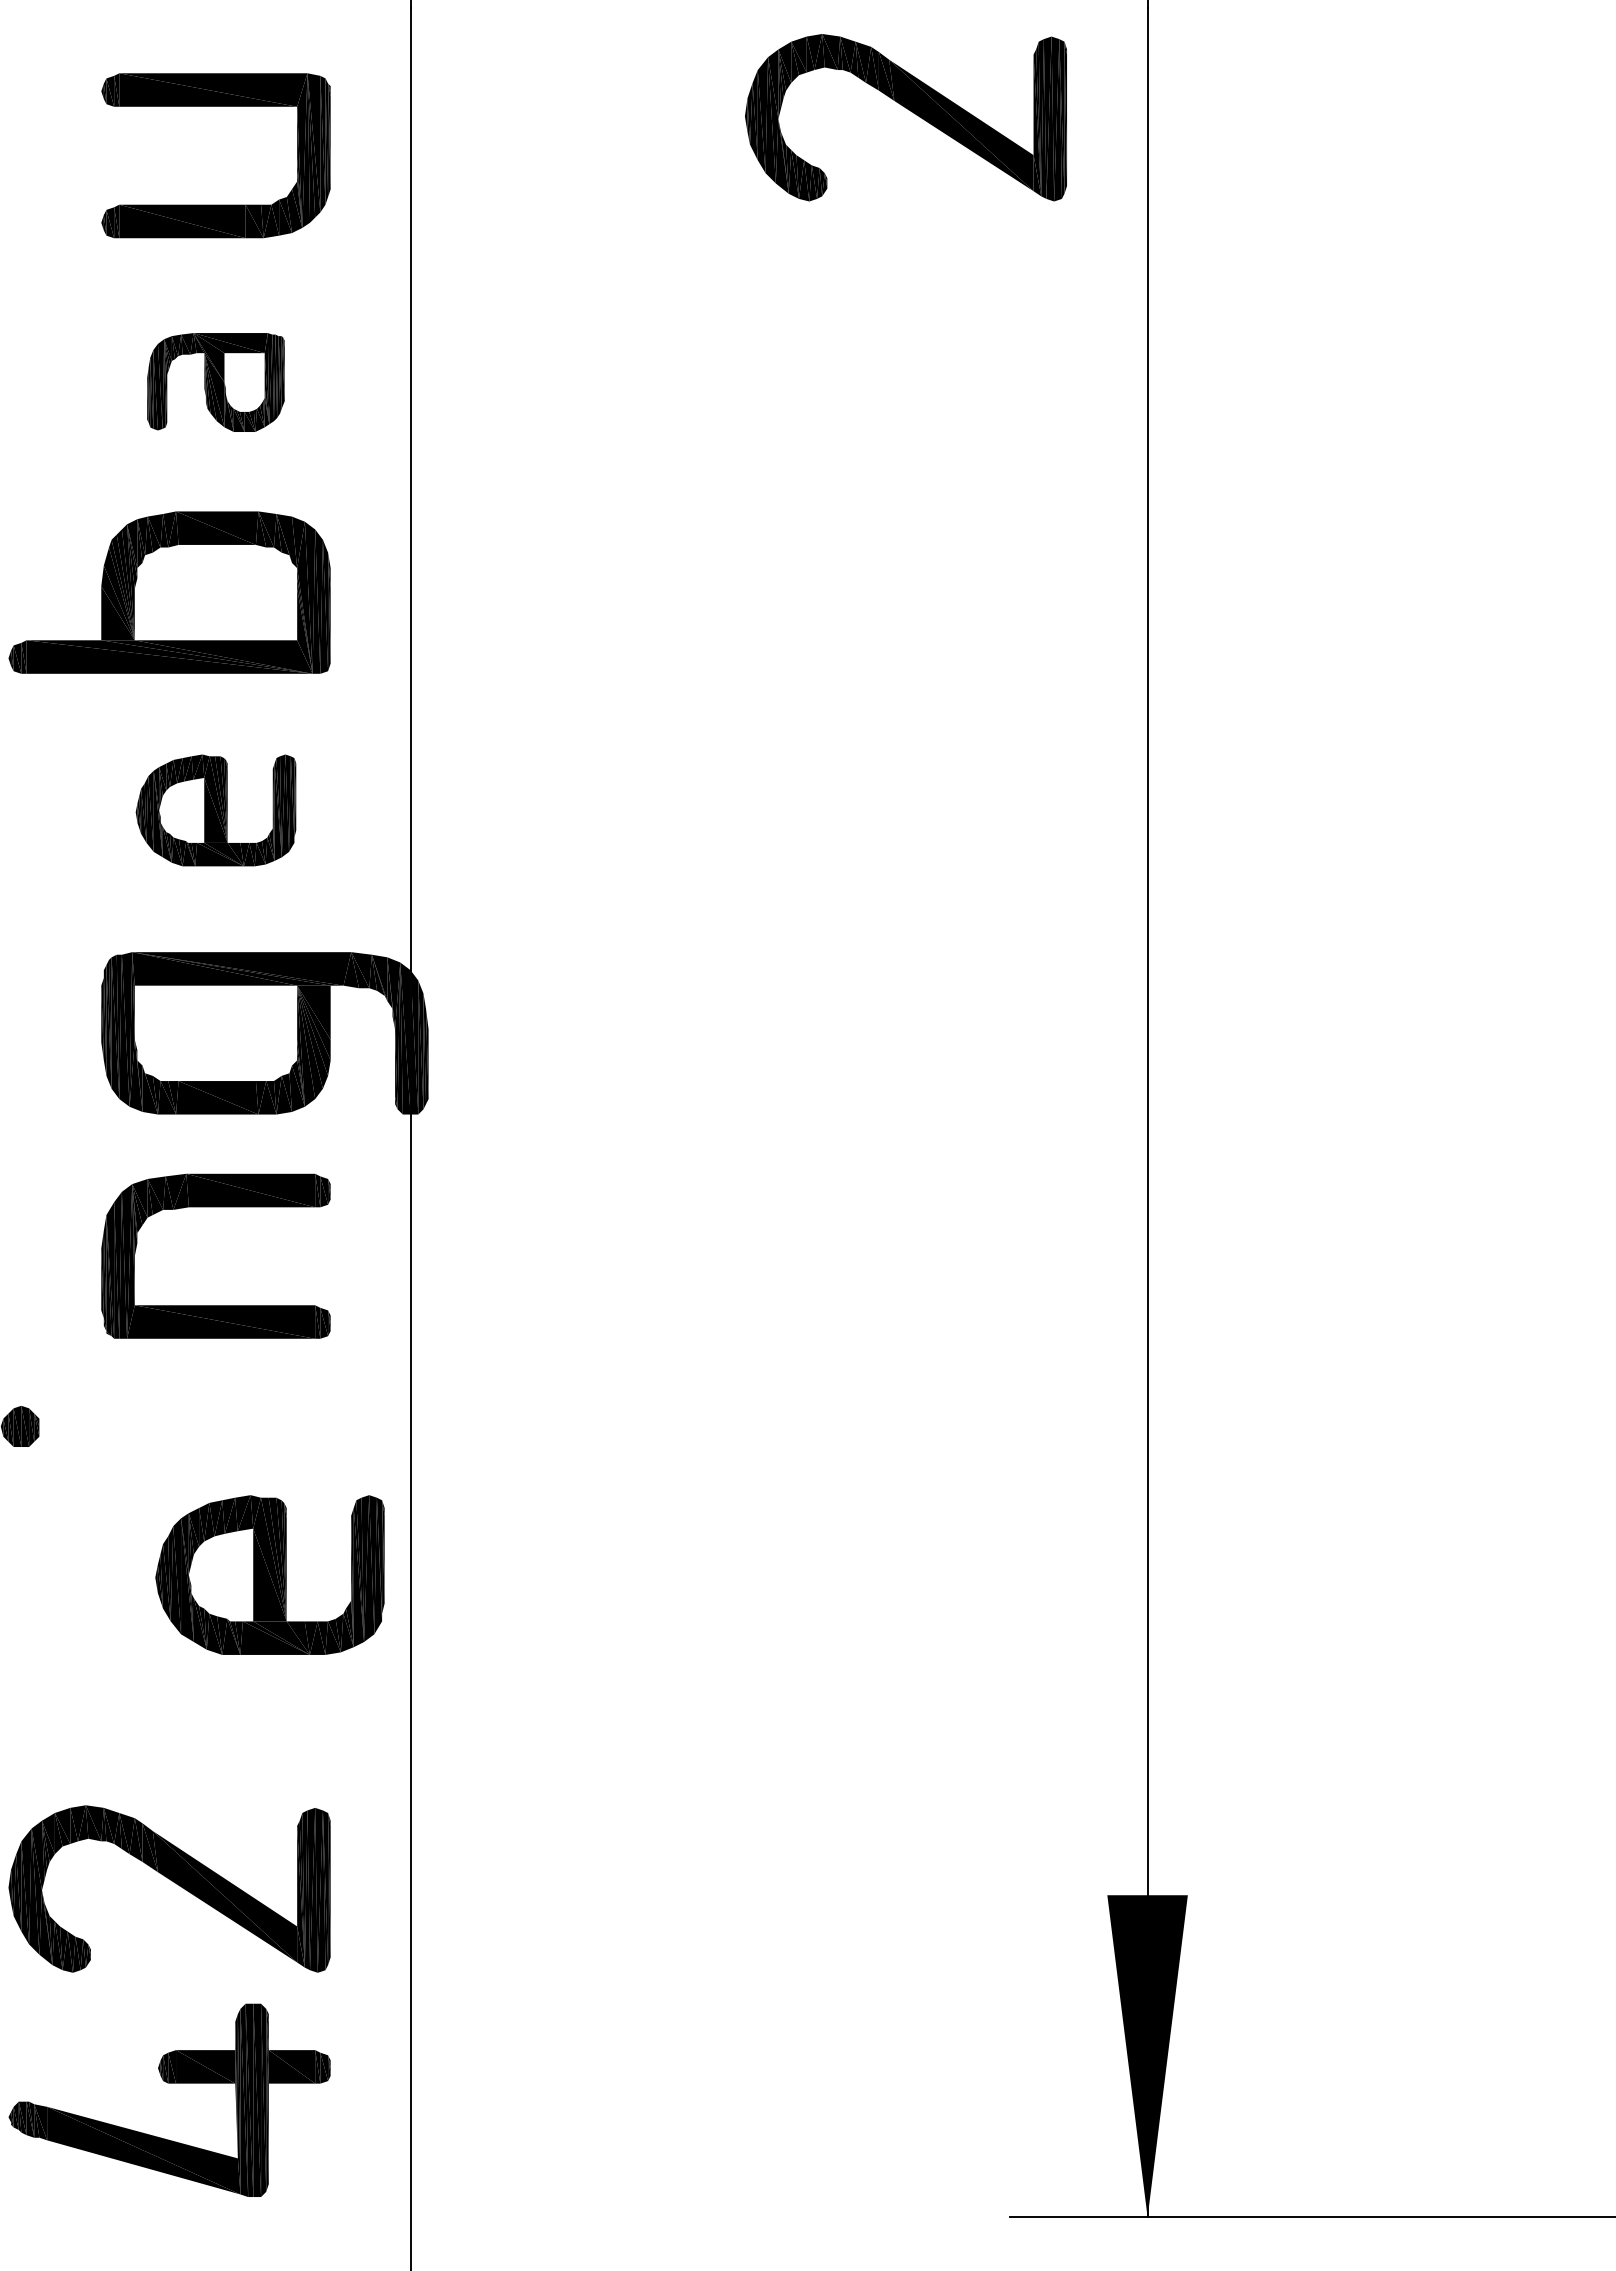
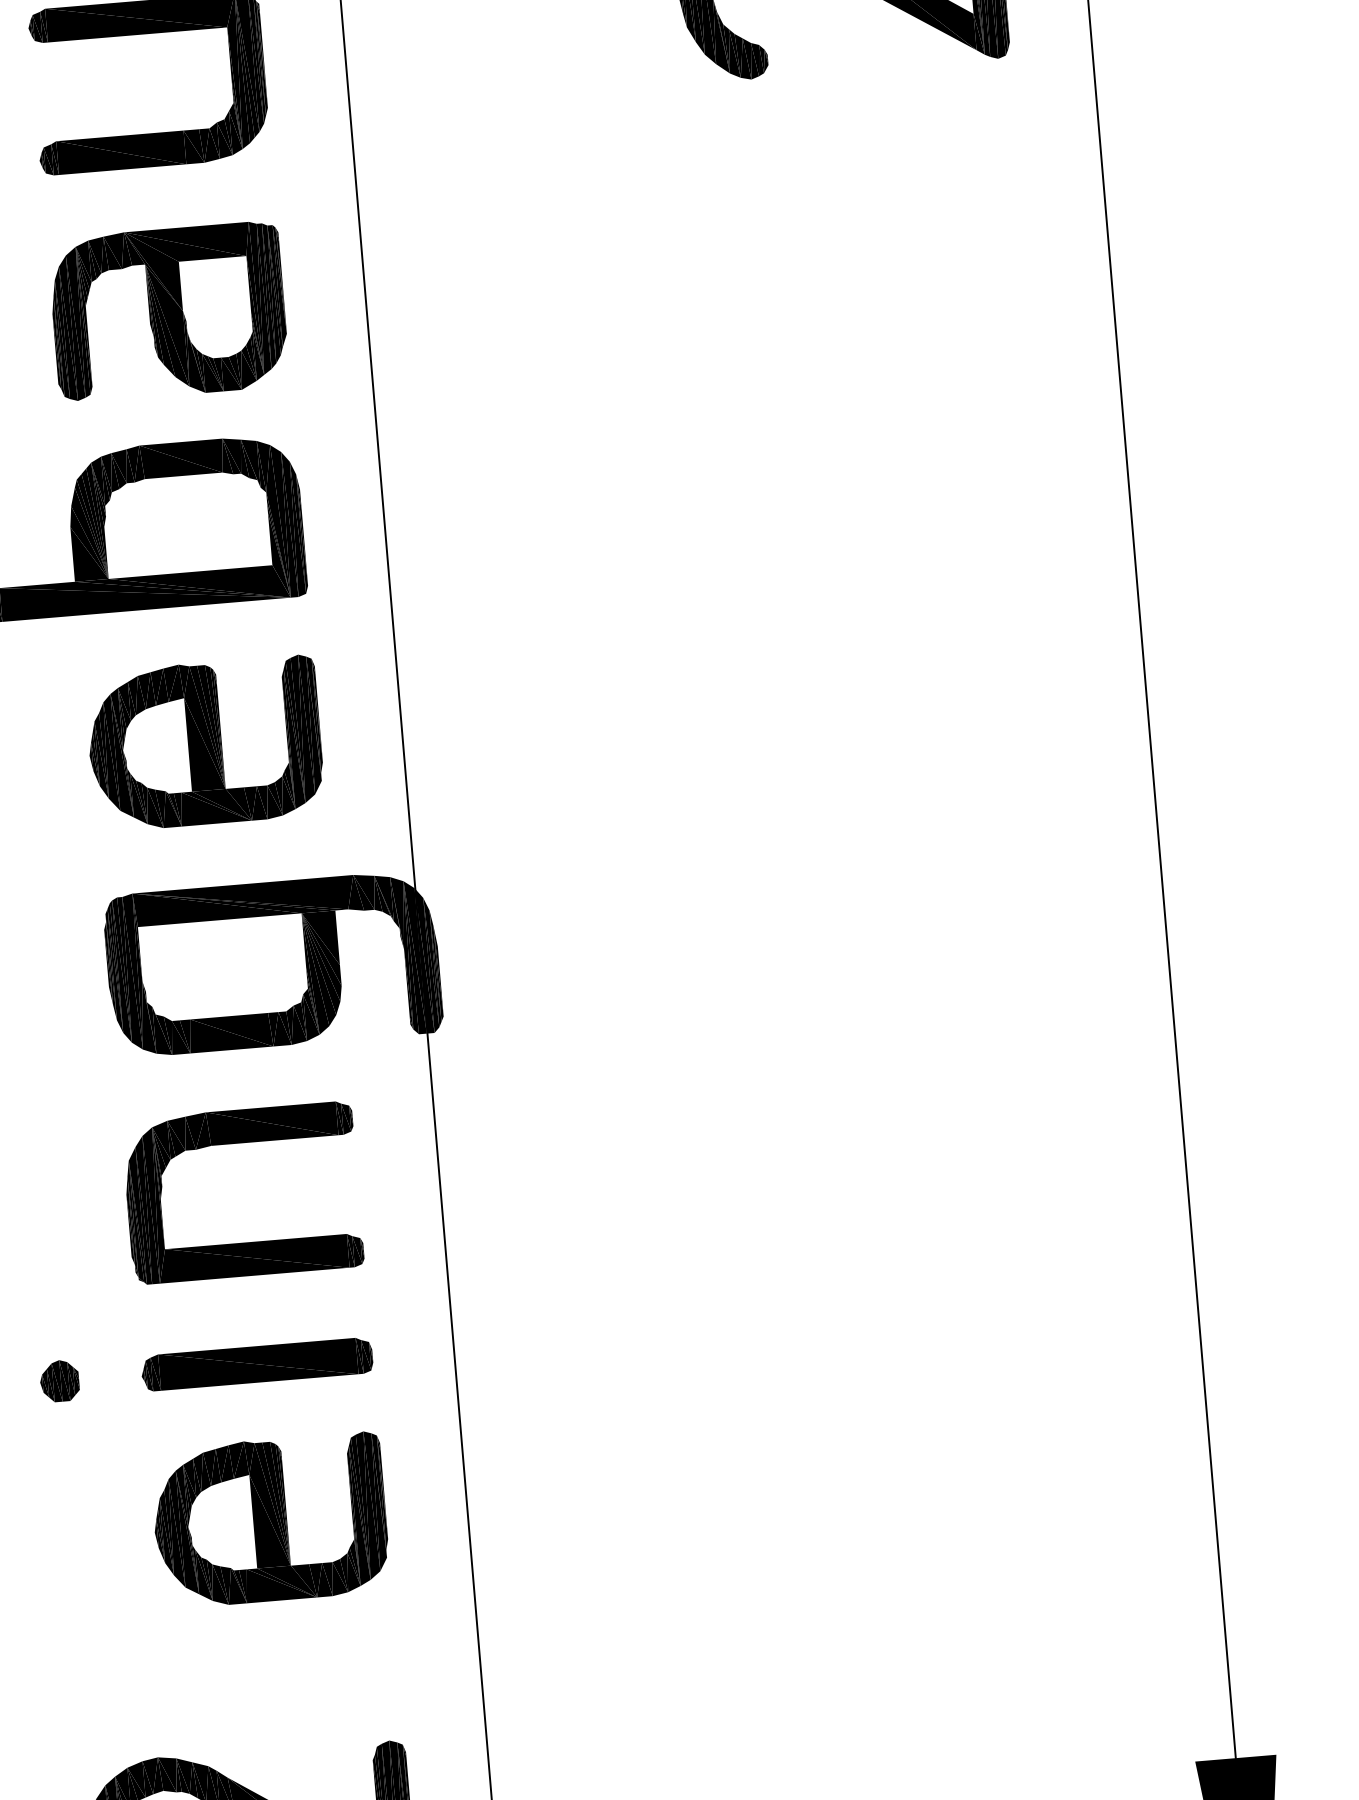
part: (215, 382) -> (168, 312), size x1.67
part: (215, 810) -> (204, 743), size x1.43
part: (215, 1426) -> (256, 1364), added
part: (269, 1574) -> (269, 1519), moved

